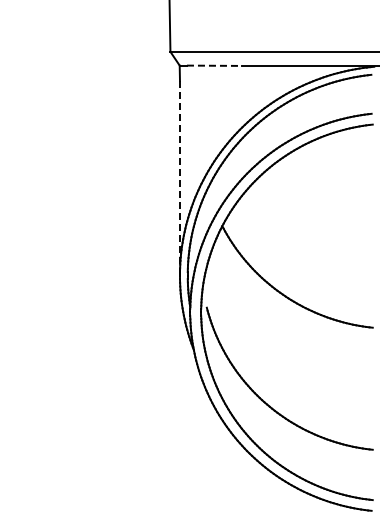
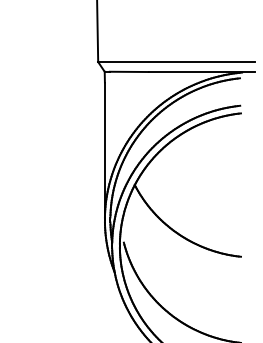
line: (214, 65) -> (129, 71), dashed -> solid
line: (179, 178) -> (104, 151), dashed -> solid

